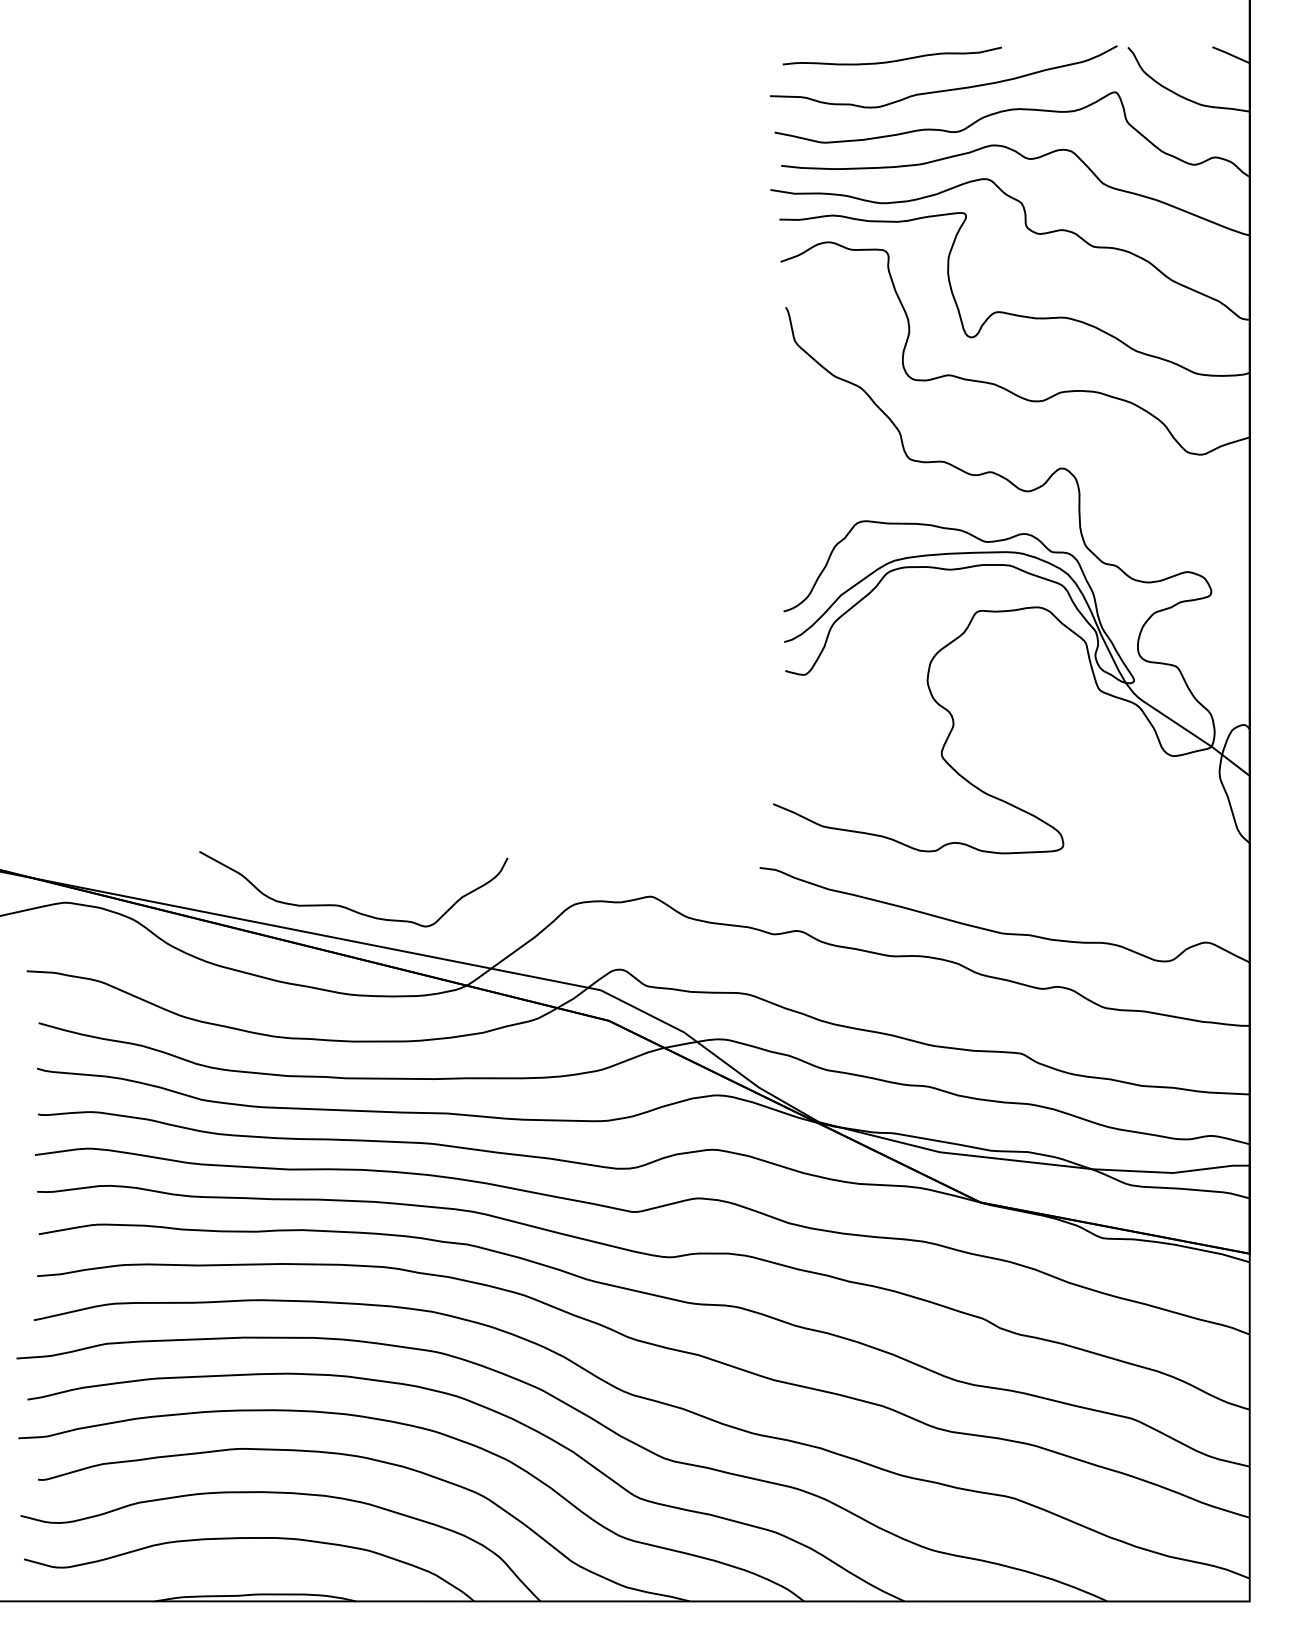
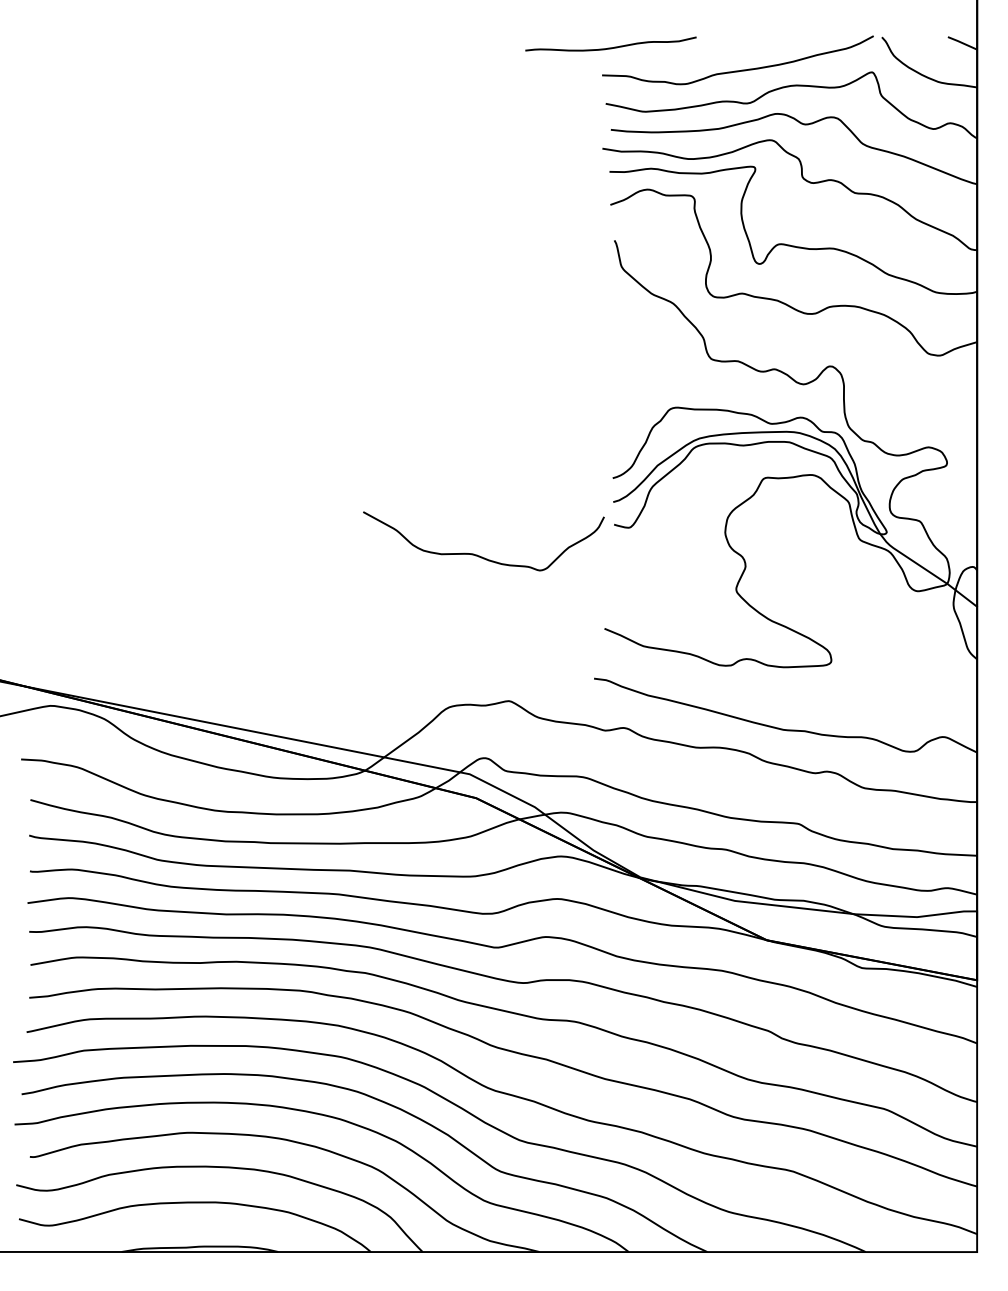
curve: (891, 60) -> (610, 47), moved
curve: (345, 906) -> (477, 554), moved

